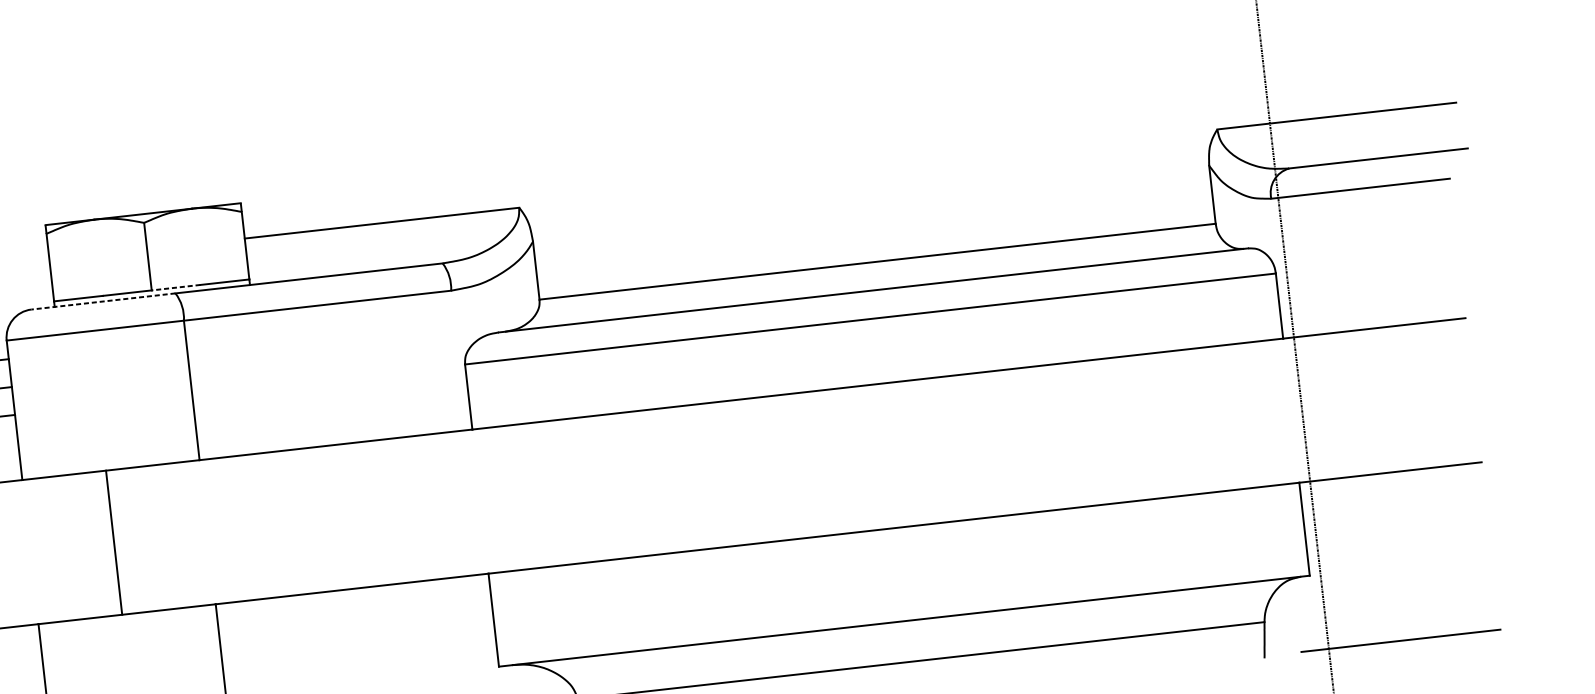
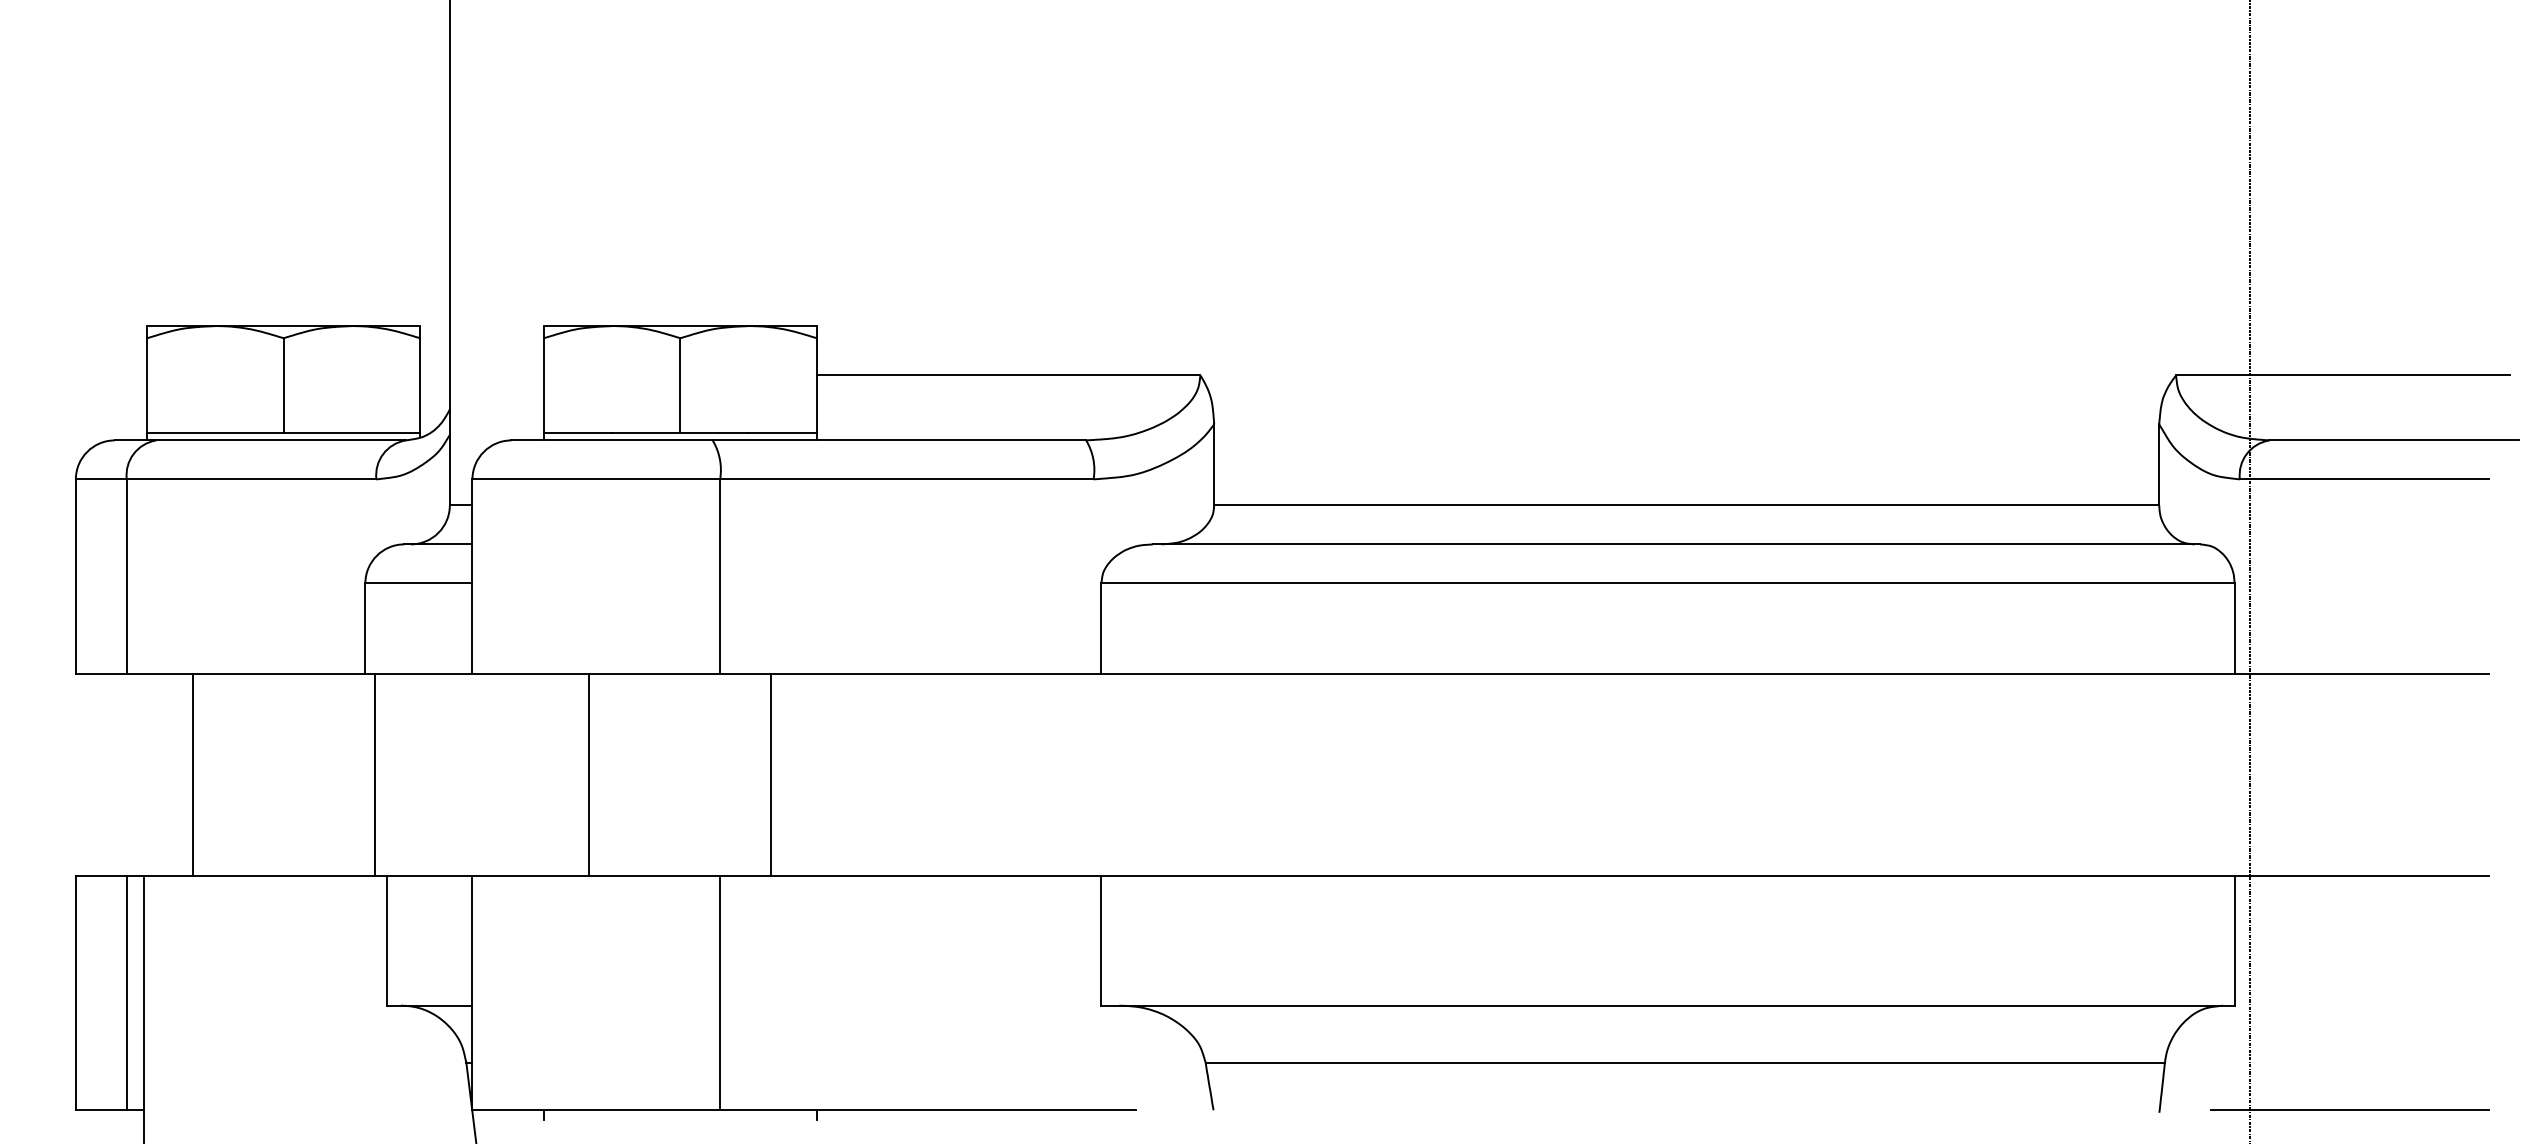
line: (176, 287) -> (714, 432), dashed -> solid
line: (103, 301) -> (612, 440), dashed -> solid
line: (244, 527) -> (771, 774), added

